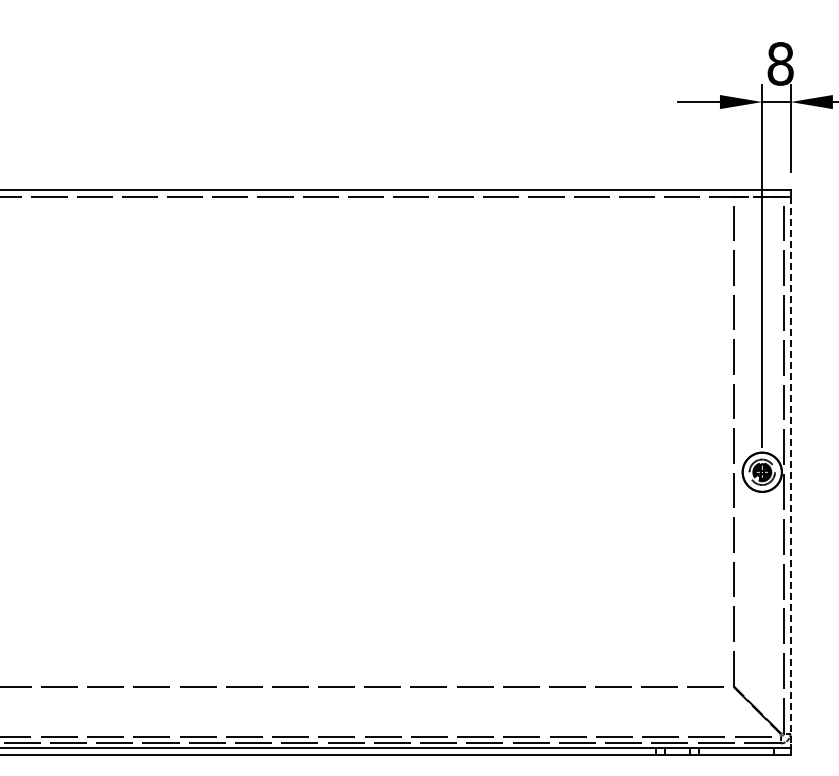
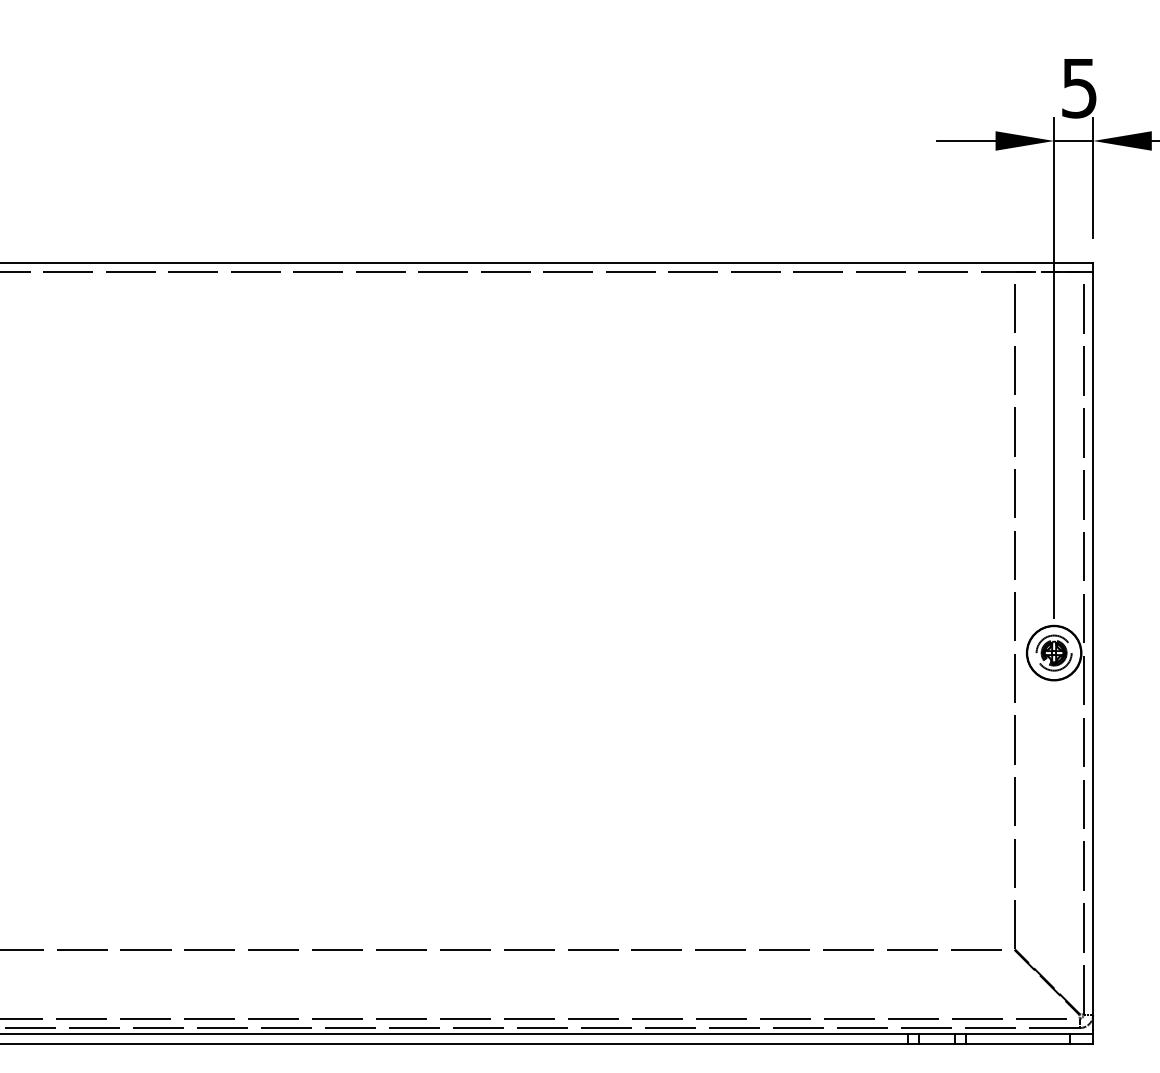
text: (780, 63) -> (1079, 87), 8 -> 5
line: (790, 471) -> (1093, 651), dashed -> solid

